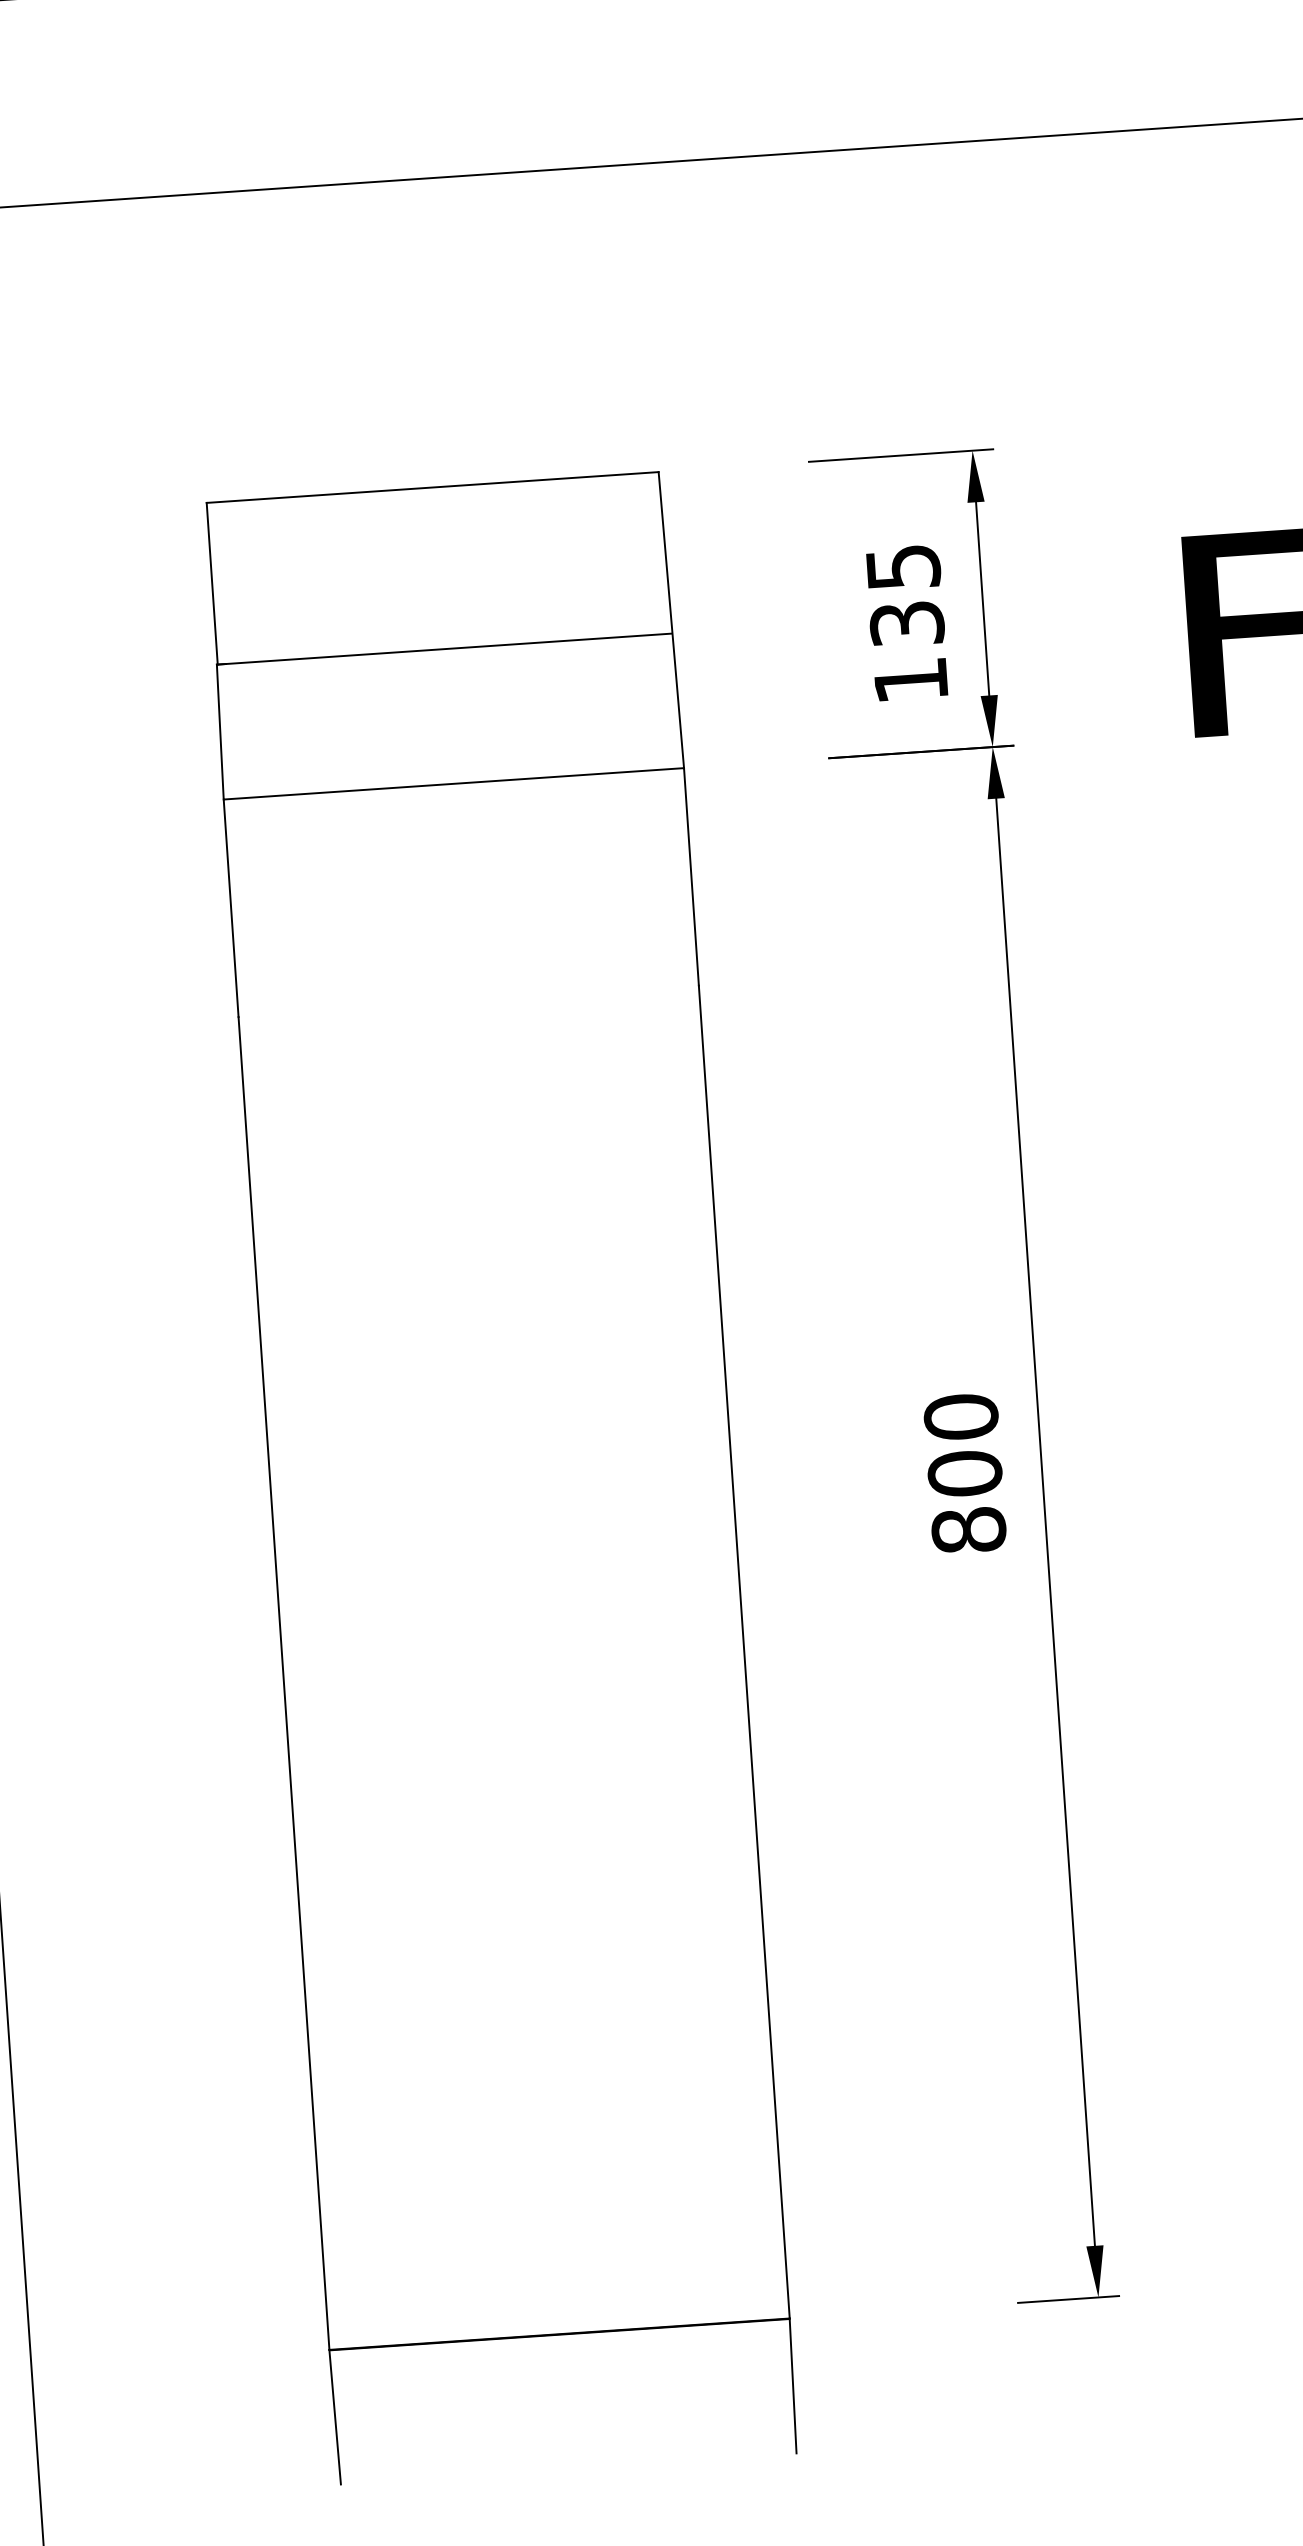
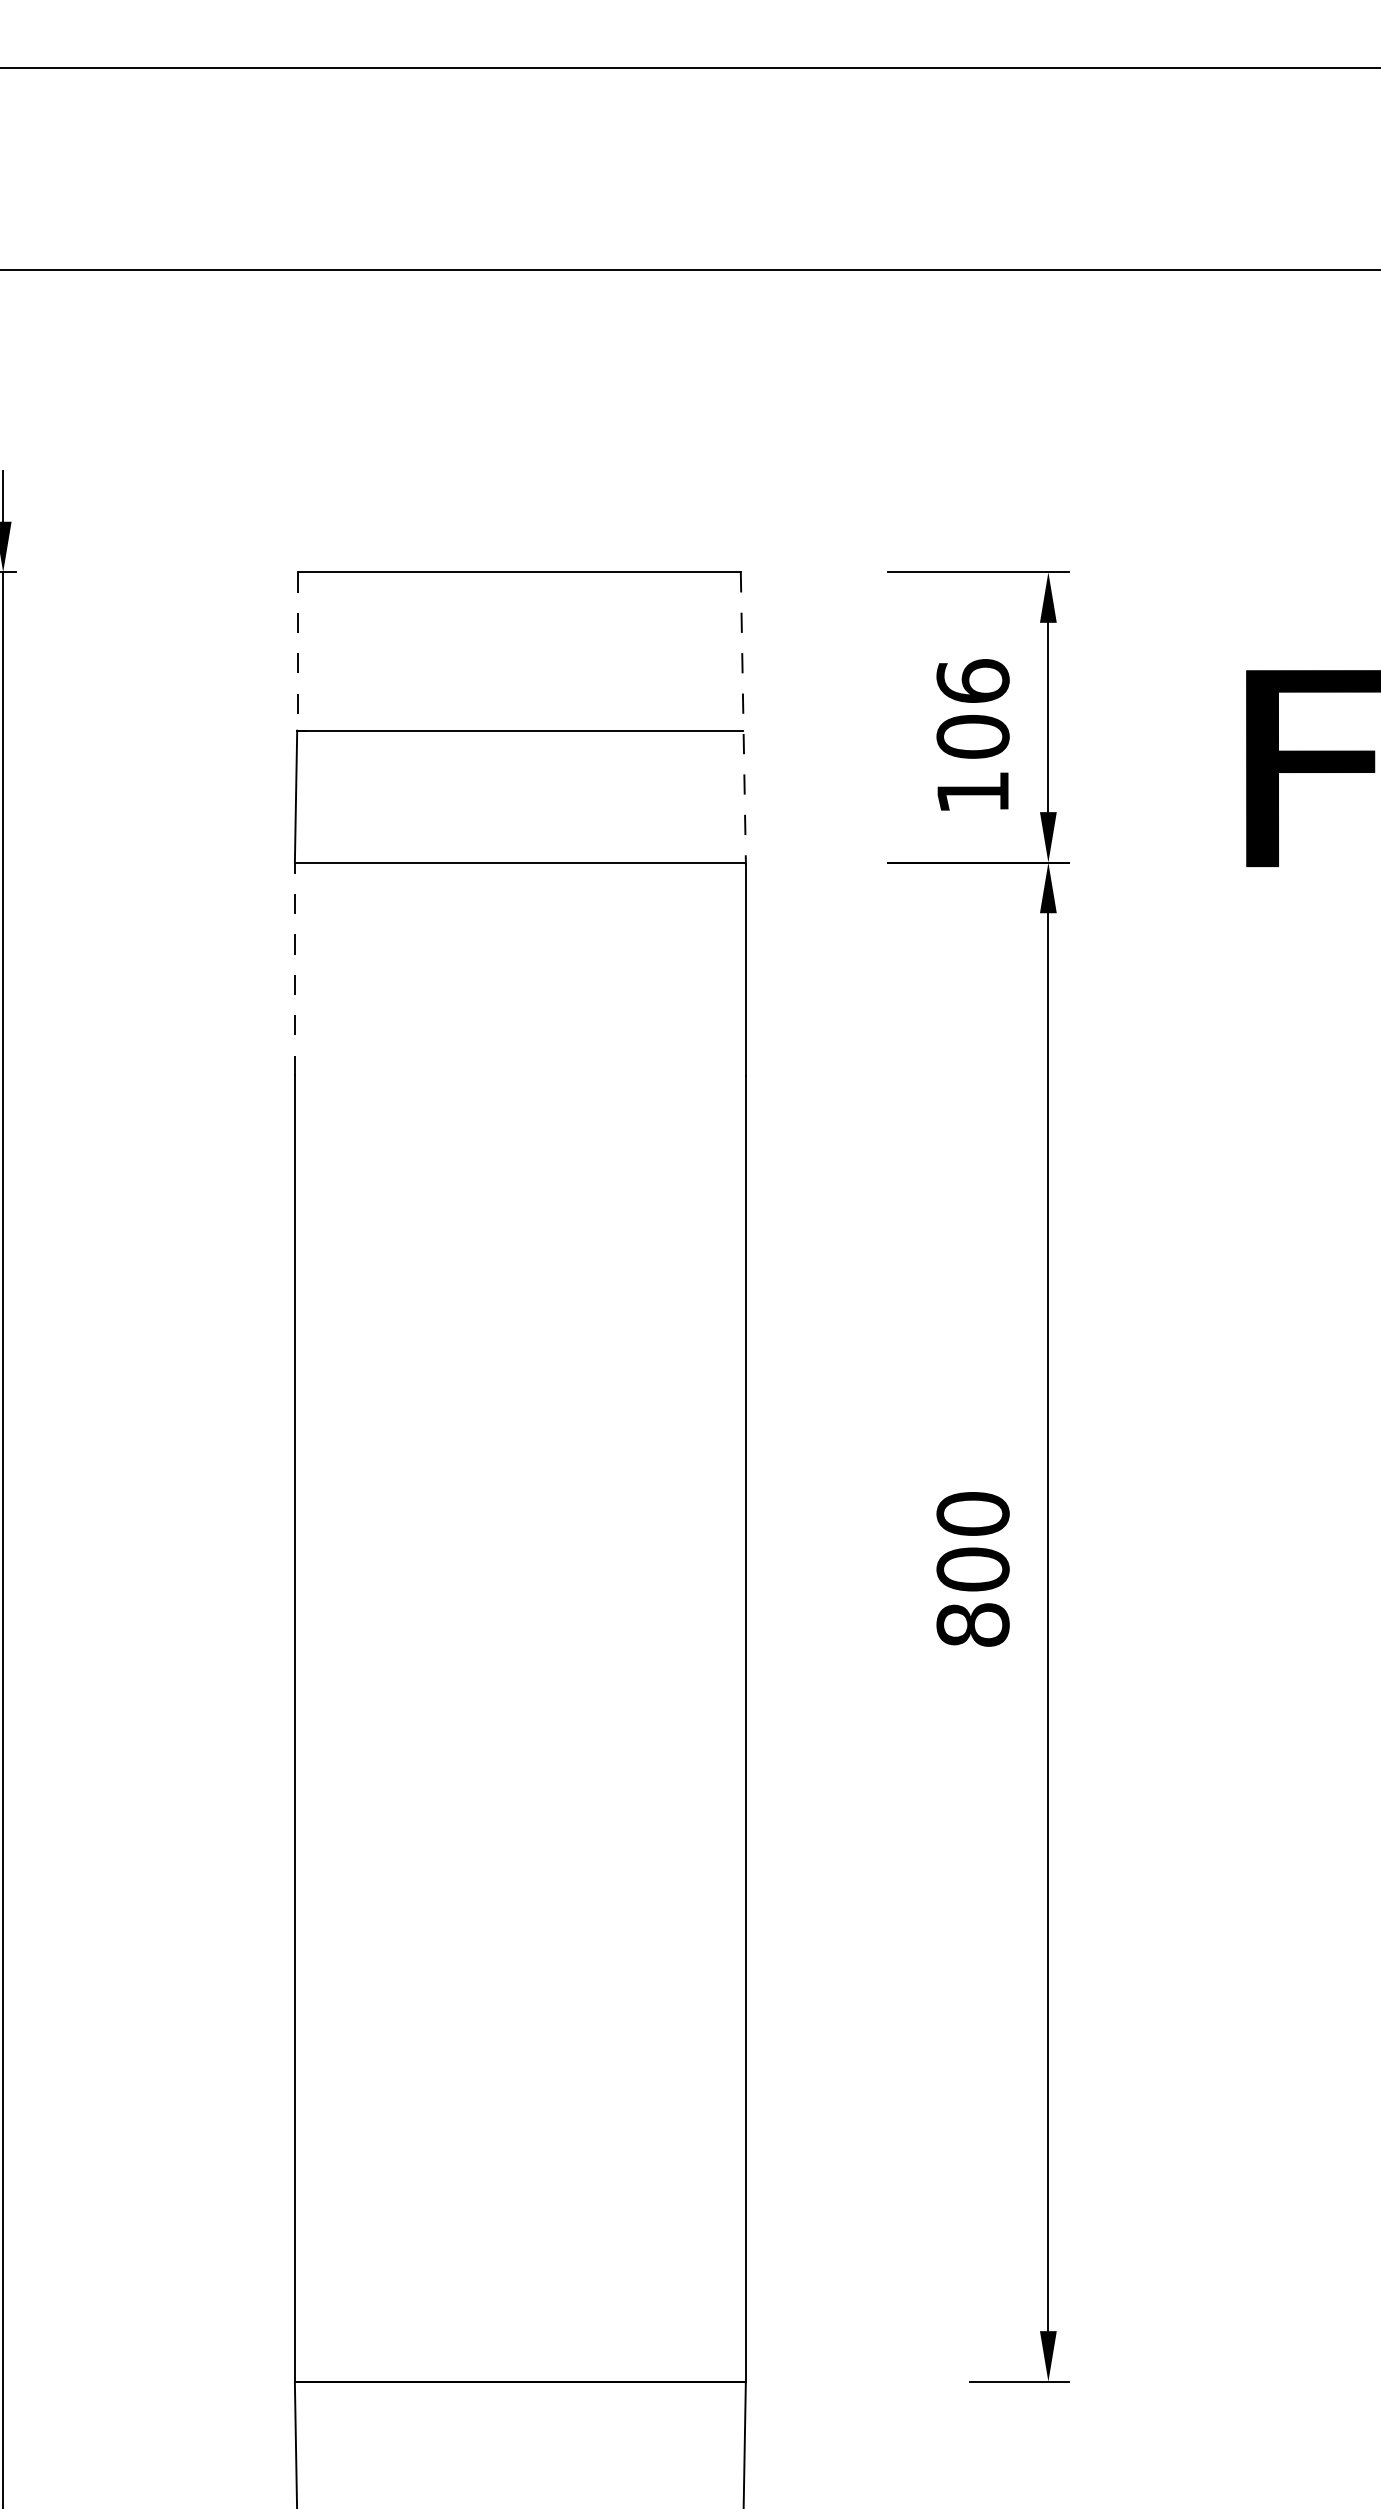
line: (212, 583) -> (298, 651), solid -> dashed
text: (904, 595) -> (972, 708), 135 -> 106
line: (671, 620) -> (743, 717), solid -> dashed
line: (230, 908) -> (294, 969), solid -> dashed

